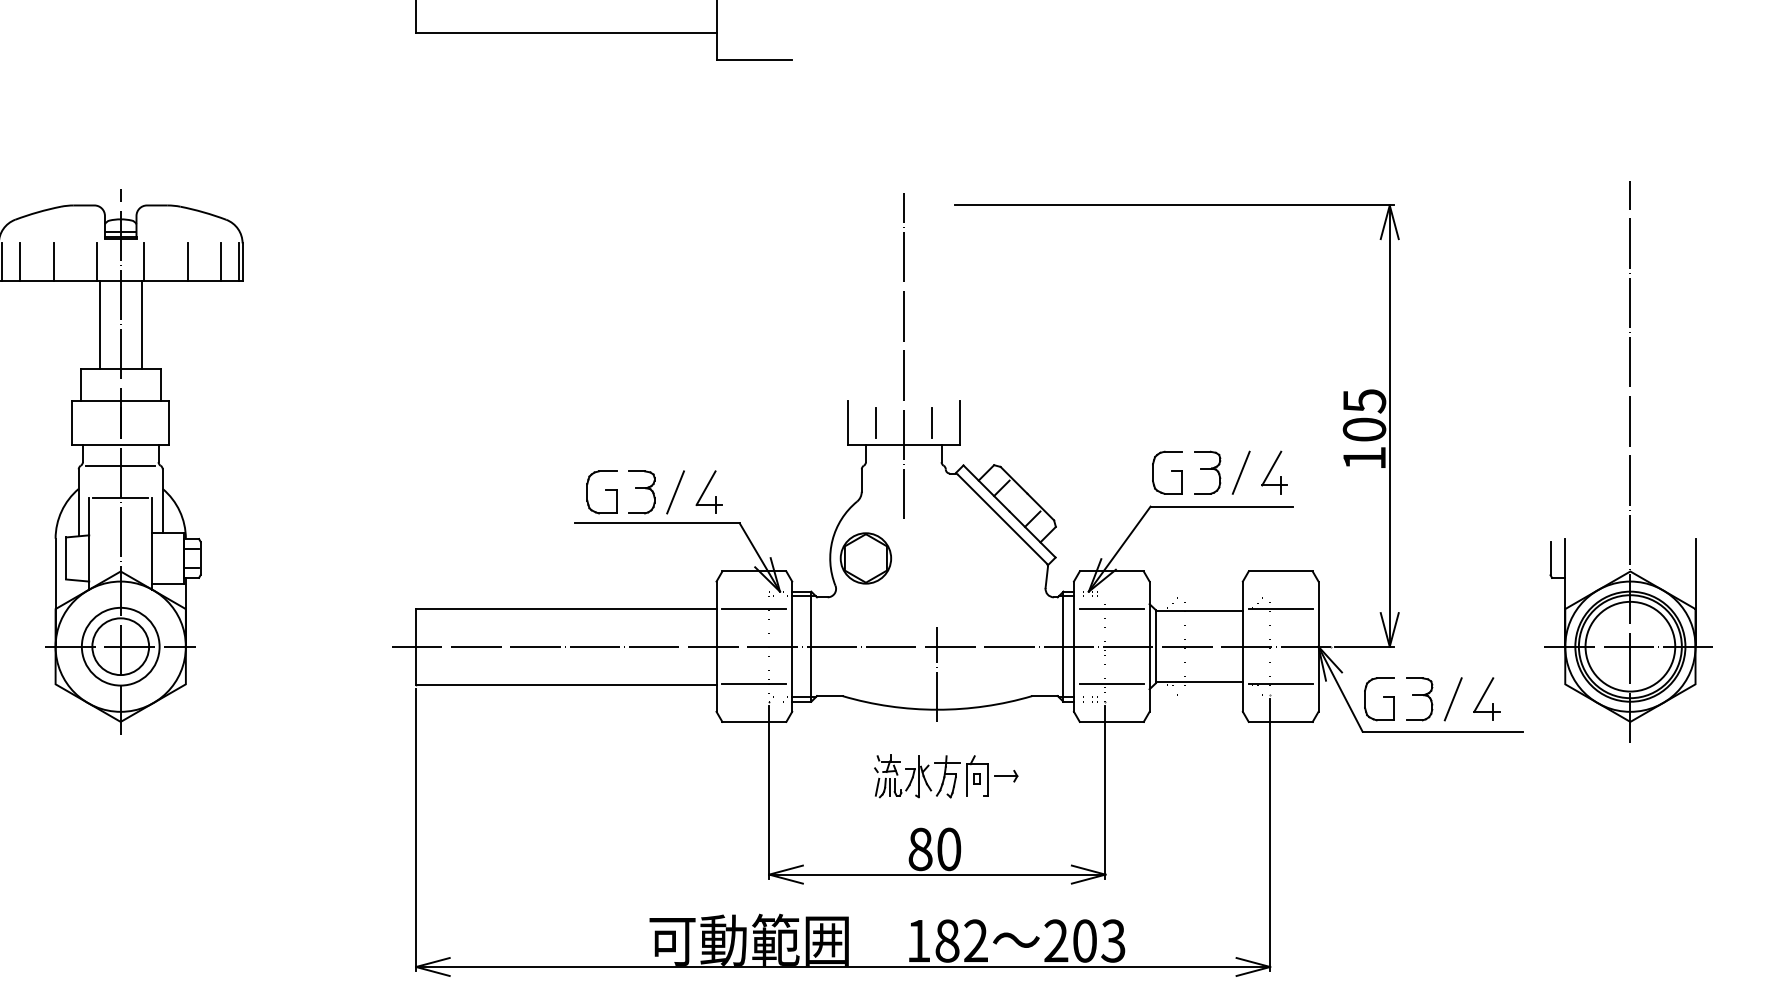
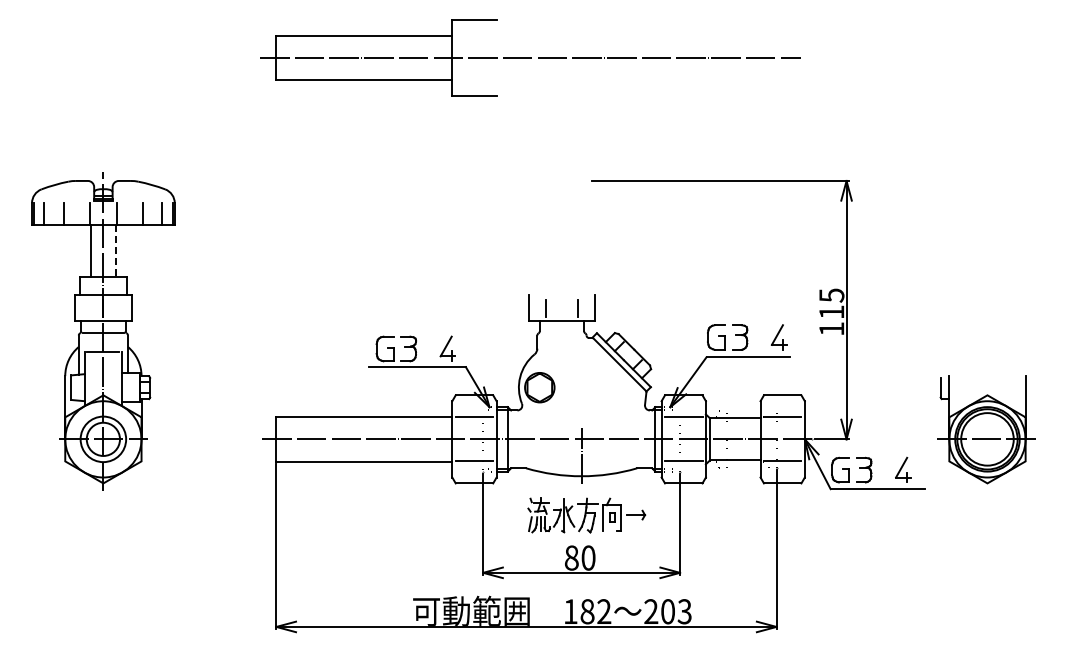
line: (141, 325) -> (115, 251), solid -> dashed
line: (902, 354) -> (561, 268), removed
text: (1364, 430) -> (831, 312), 105 -> 115
line: (1630, 460) -> (987, 330), removed
line: (1241, 472) -> (759, 337), removed
line: (675, 491) -> (428, 348), removed
line: (1452, 698) -> (883, 469), removed
part: (945, 776) -> (586, 515), size x1.4

